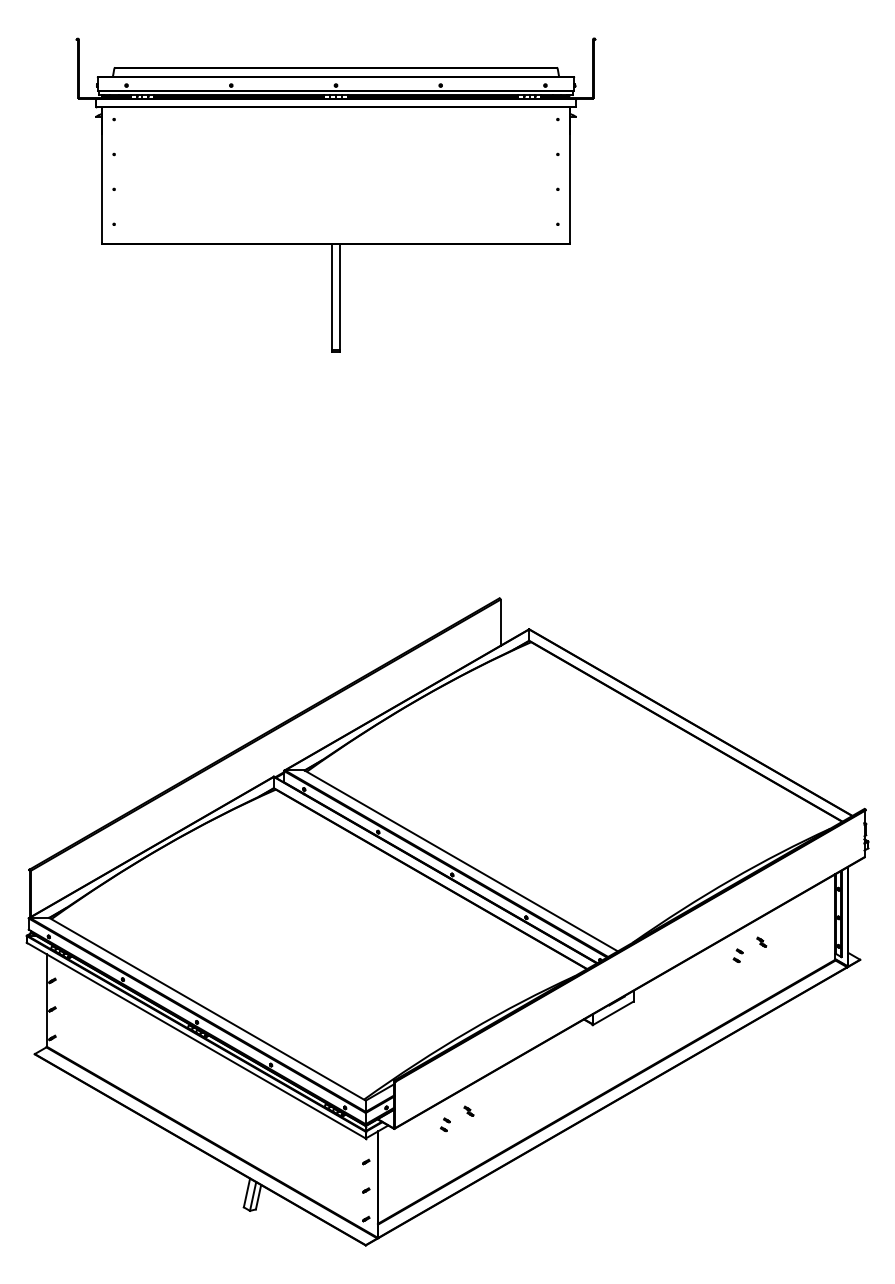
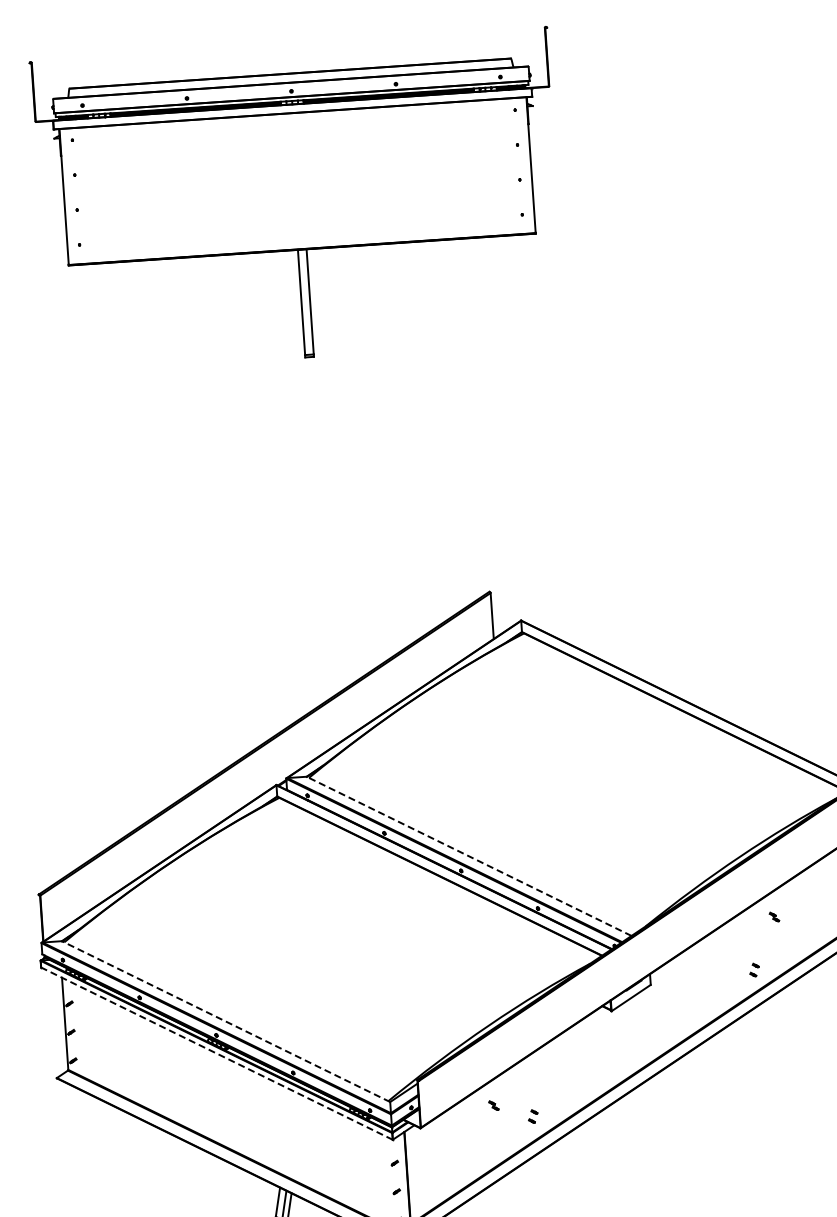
line: (461, 860) -> (469, 855), solid -> dashed
part: (737, 955) -> (753, 969), moved
line: (207, 1009) -> (226, 1021), solid -> dashed
line: (196, 1040) -> (217, 1053), solid -> dashed
part: (444, 1124) -> (532, 1116), moved

